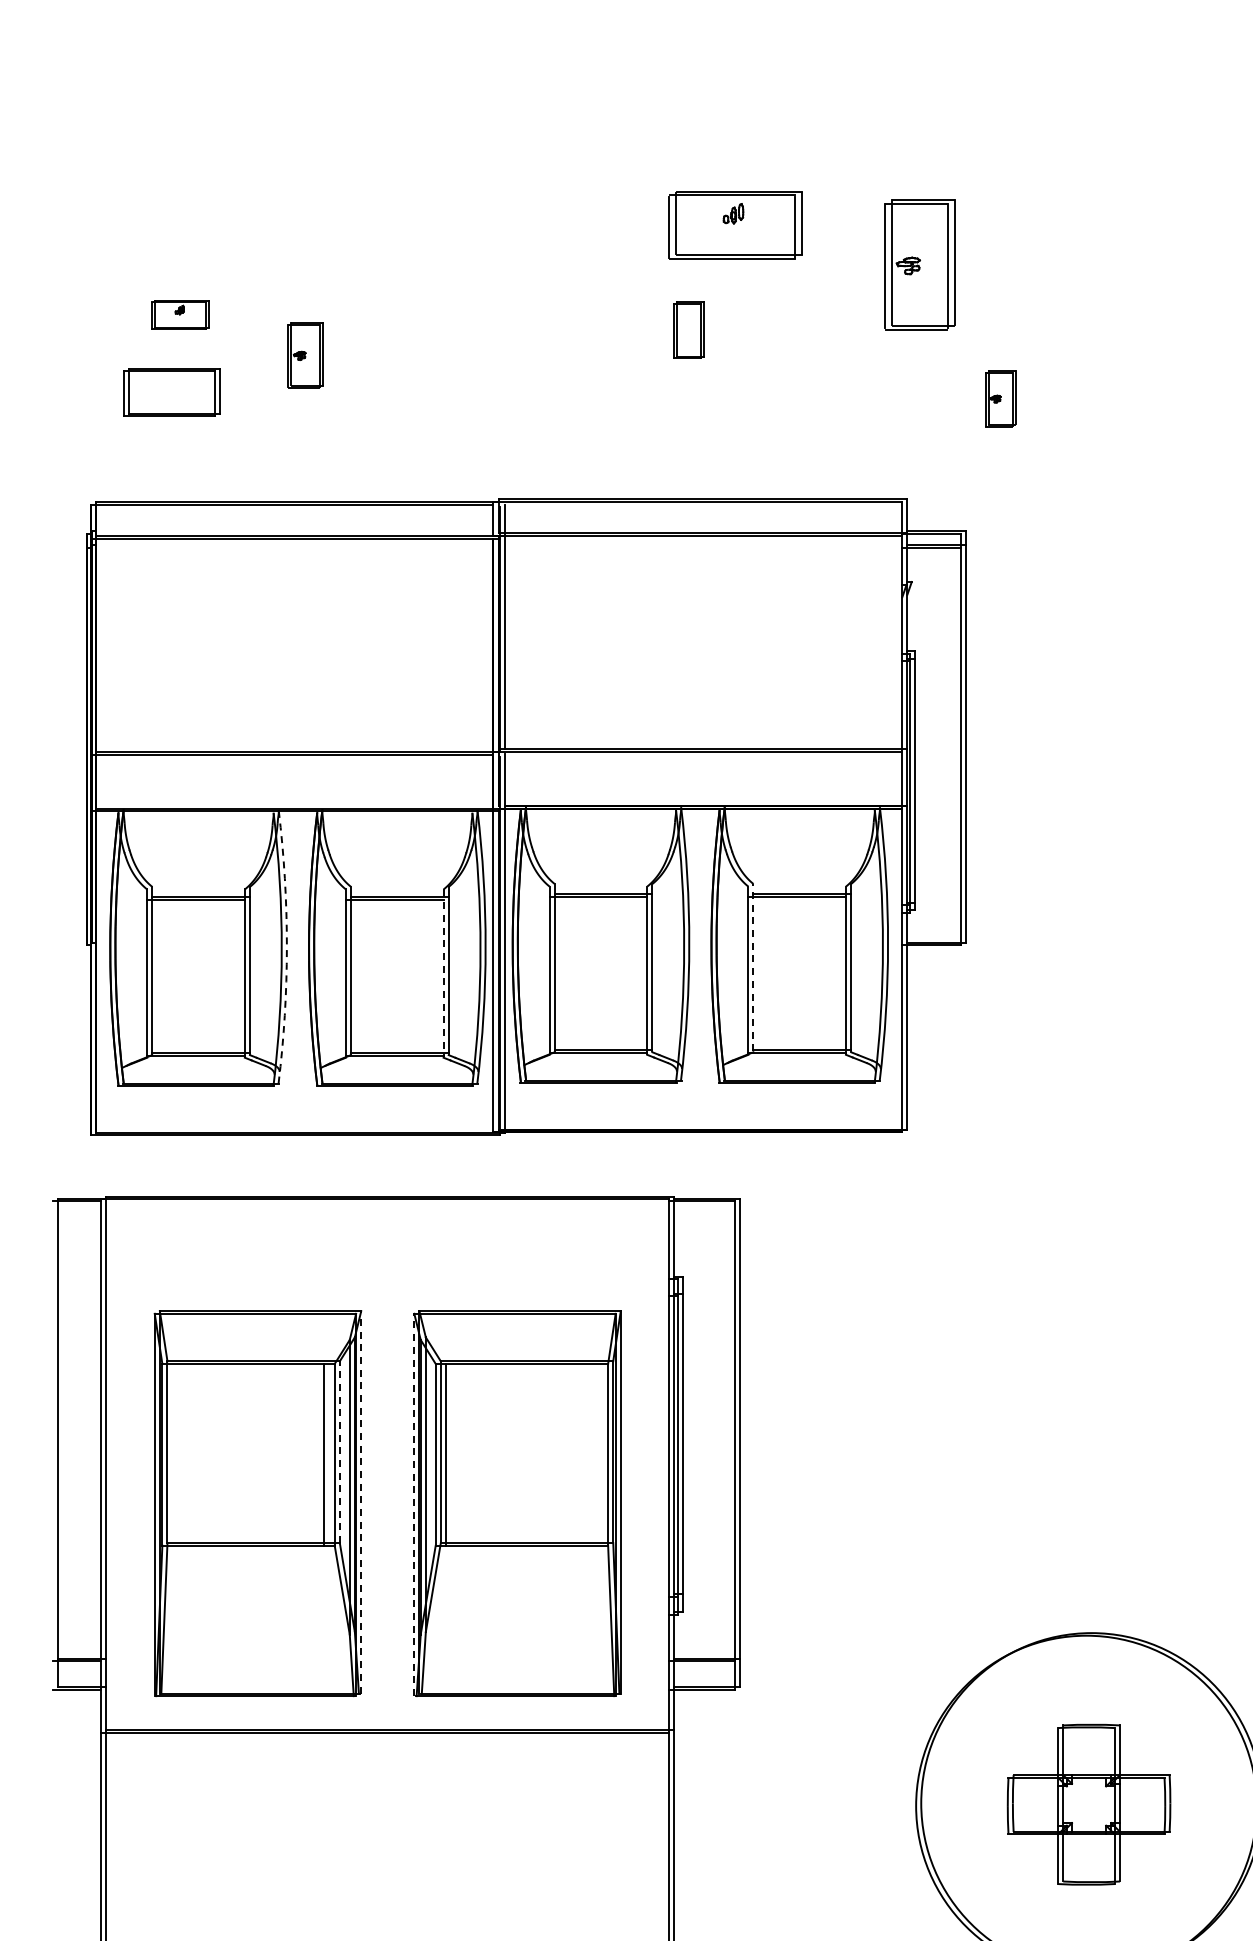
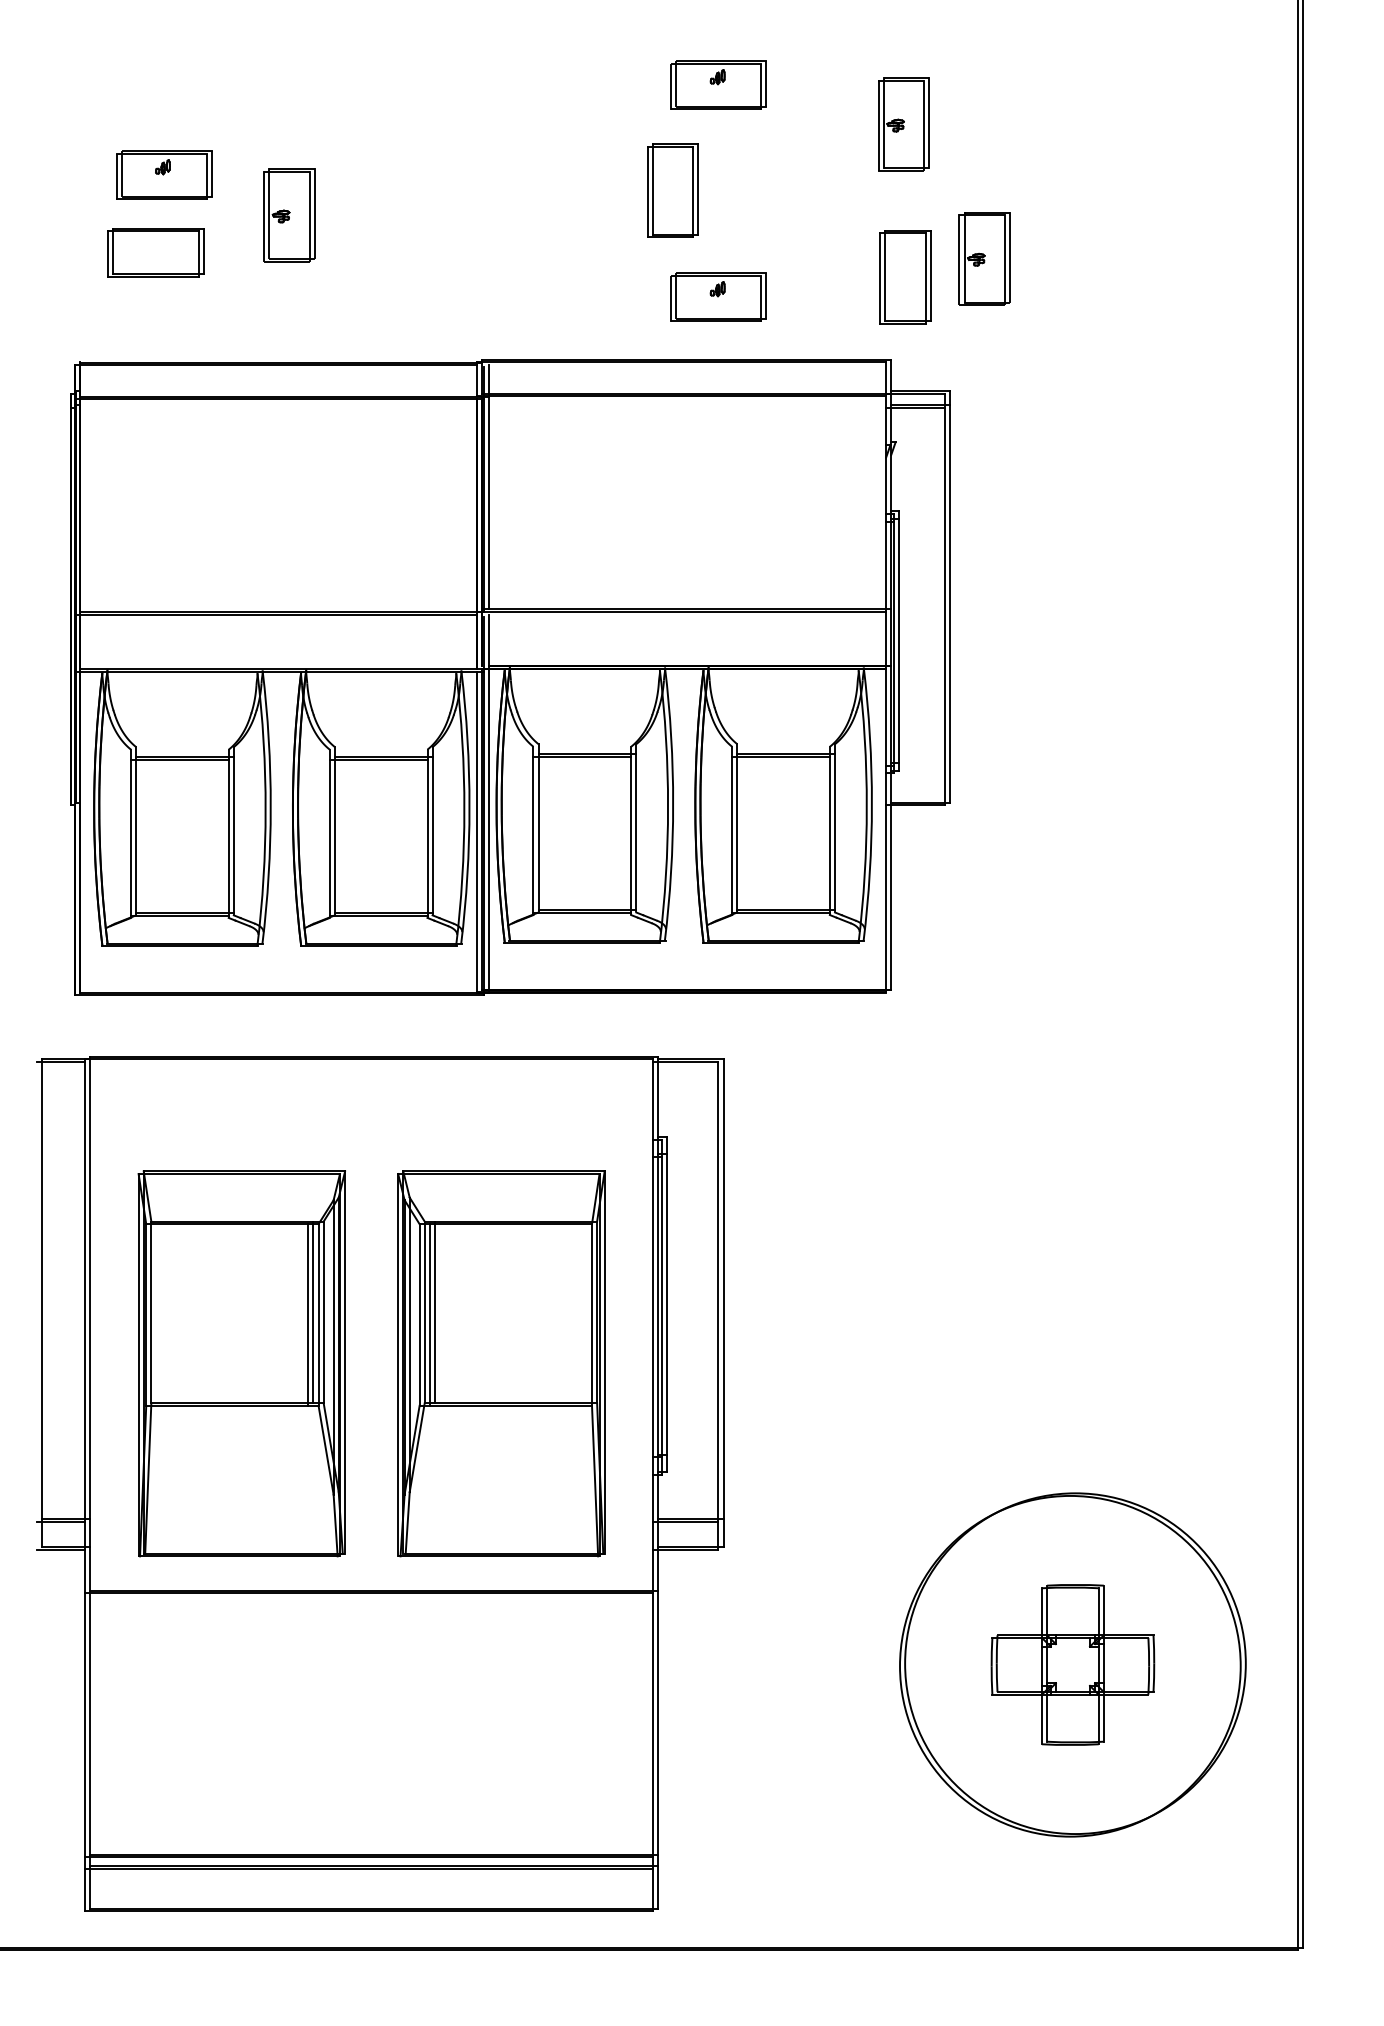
part: (734, 224) -> (718, 84), size x0.71
part: (919, 264) -> (903, 124), size x0.71
part: (180, 314) -> (164, 174), size x1.67
part: (688, 330) -> (672, 190), size x1.67
part: (305, 355) -> (289, 215), size x1.43
part: (1000, 398) -> (984, 258), size x1.67
part: (921, 417) -> (905, 277), added
part: (734, 436) -> (718, 296), added
arc: (286, 947) -> (270, 807), dashed -> solid
line: (753, 967) -> (737, 827), dashed -> solid
line: (443, 973) -> (427, 833), dashed -> solid
line: (329, 1452) -> (313, 1312), added
line: (339, 1452) -> (323, 1312), dashed -> solid
line: (451, 1452) -> (435, 1312), added
line: (361, 1502) -> (345, 1362), dashed -> solid
line: (414, 1504) -> (398, 1364), dashed -> solid

